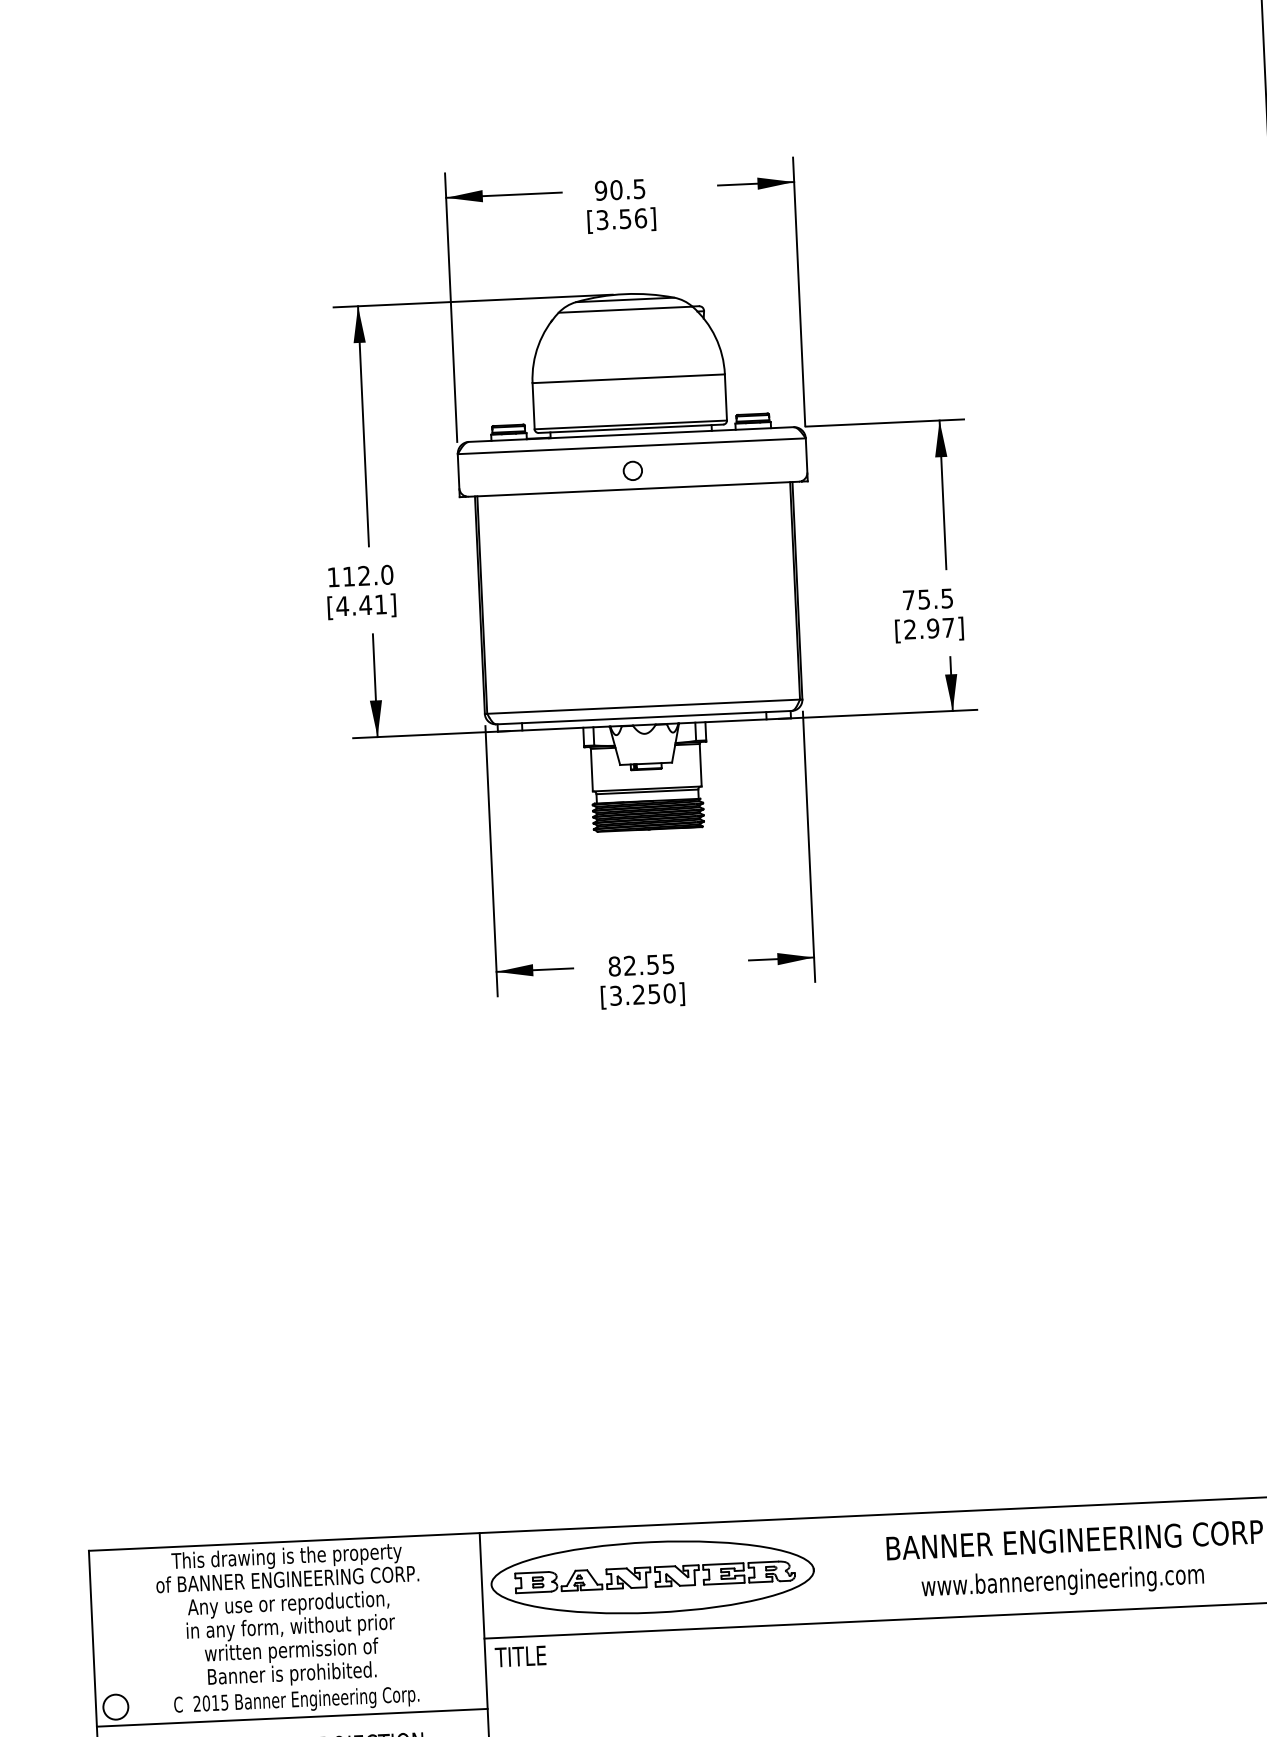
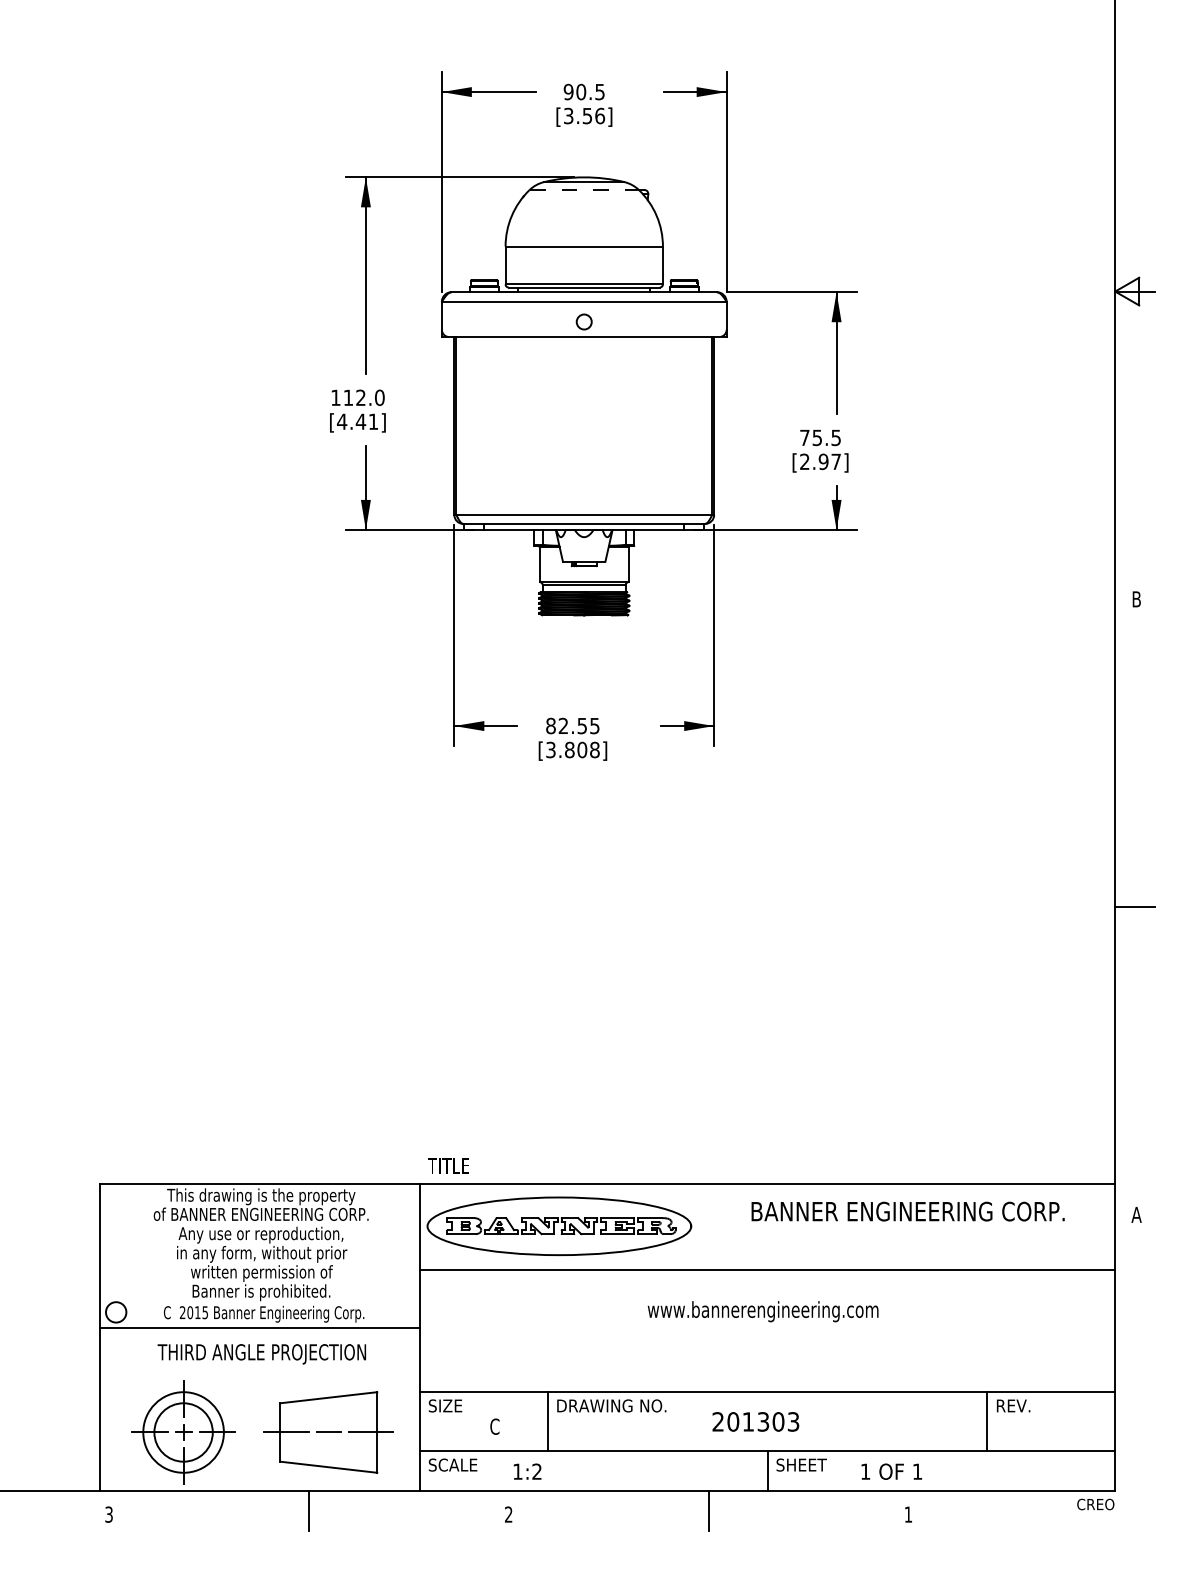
line: (625, 310) -> (584, 190), solid -> dashed
text: (654, 993) -> (582, 749), [3.250] -> [3.808]
text: (1062, 1582) -> (762, 1311), moved
text: (520, 1655) -> (448, 1165), moved

